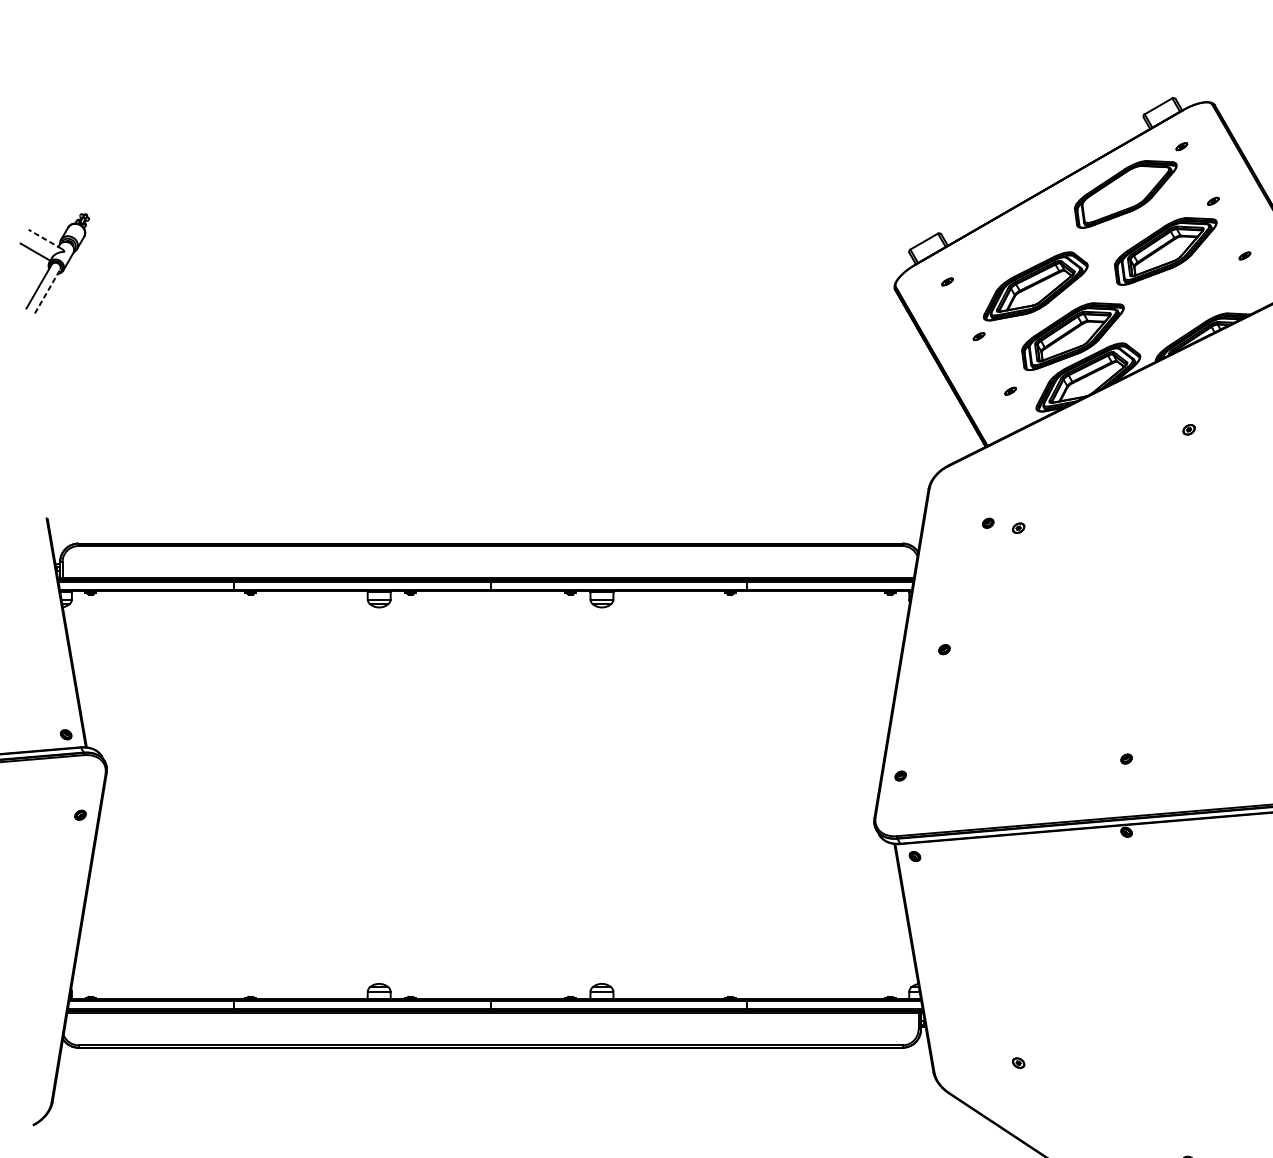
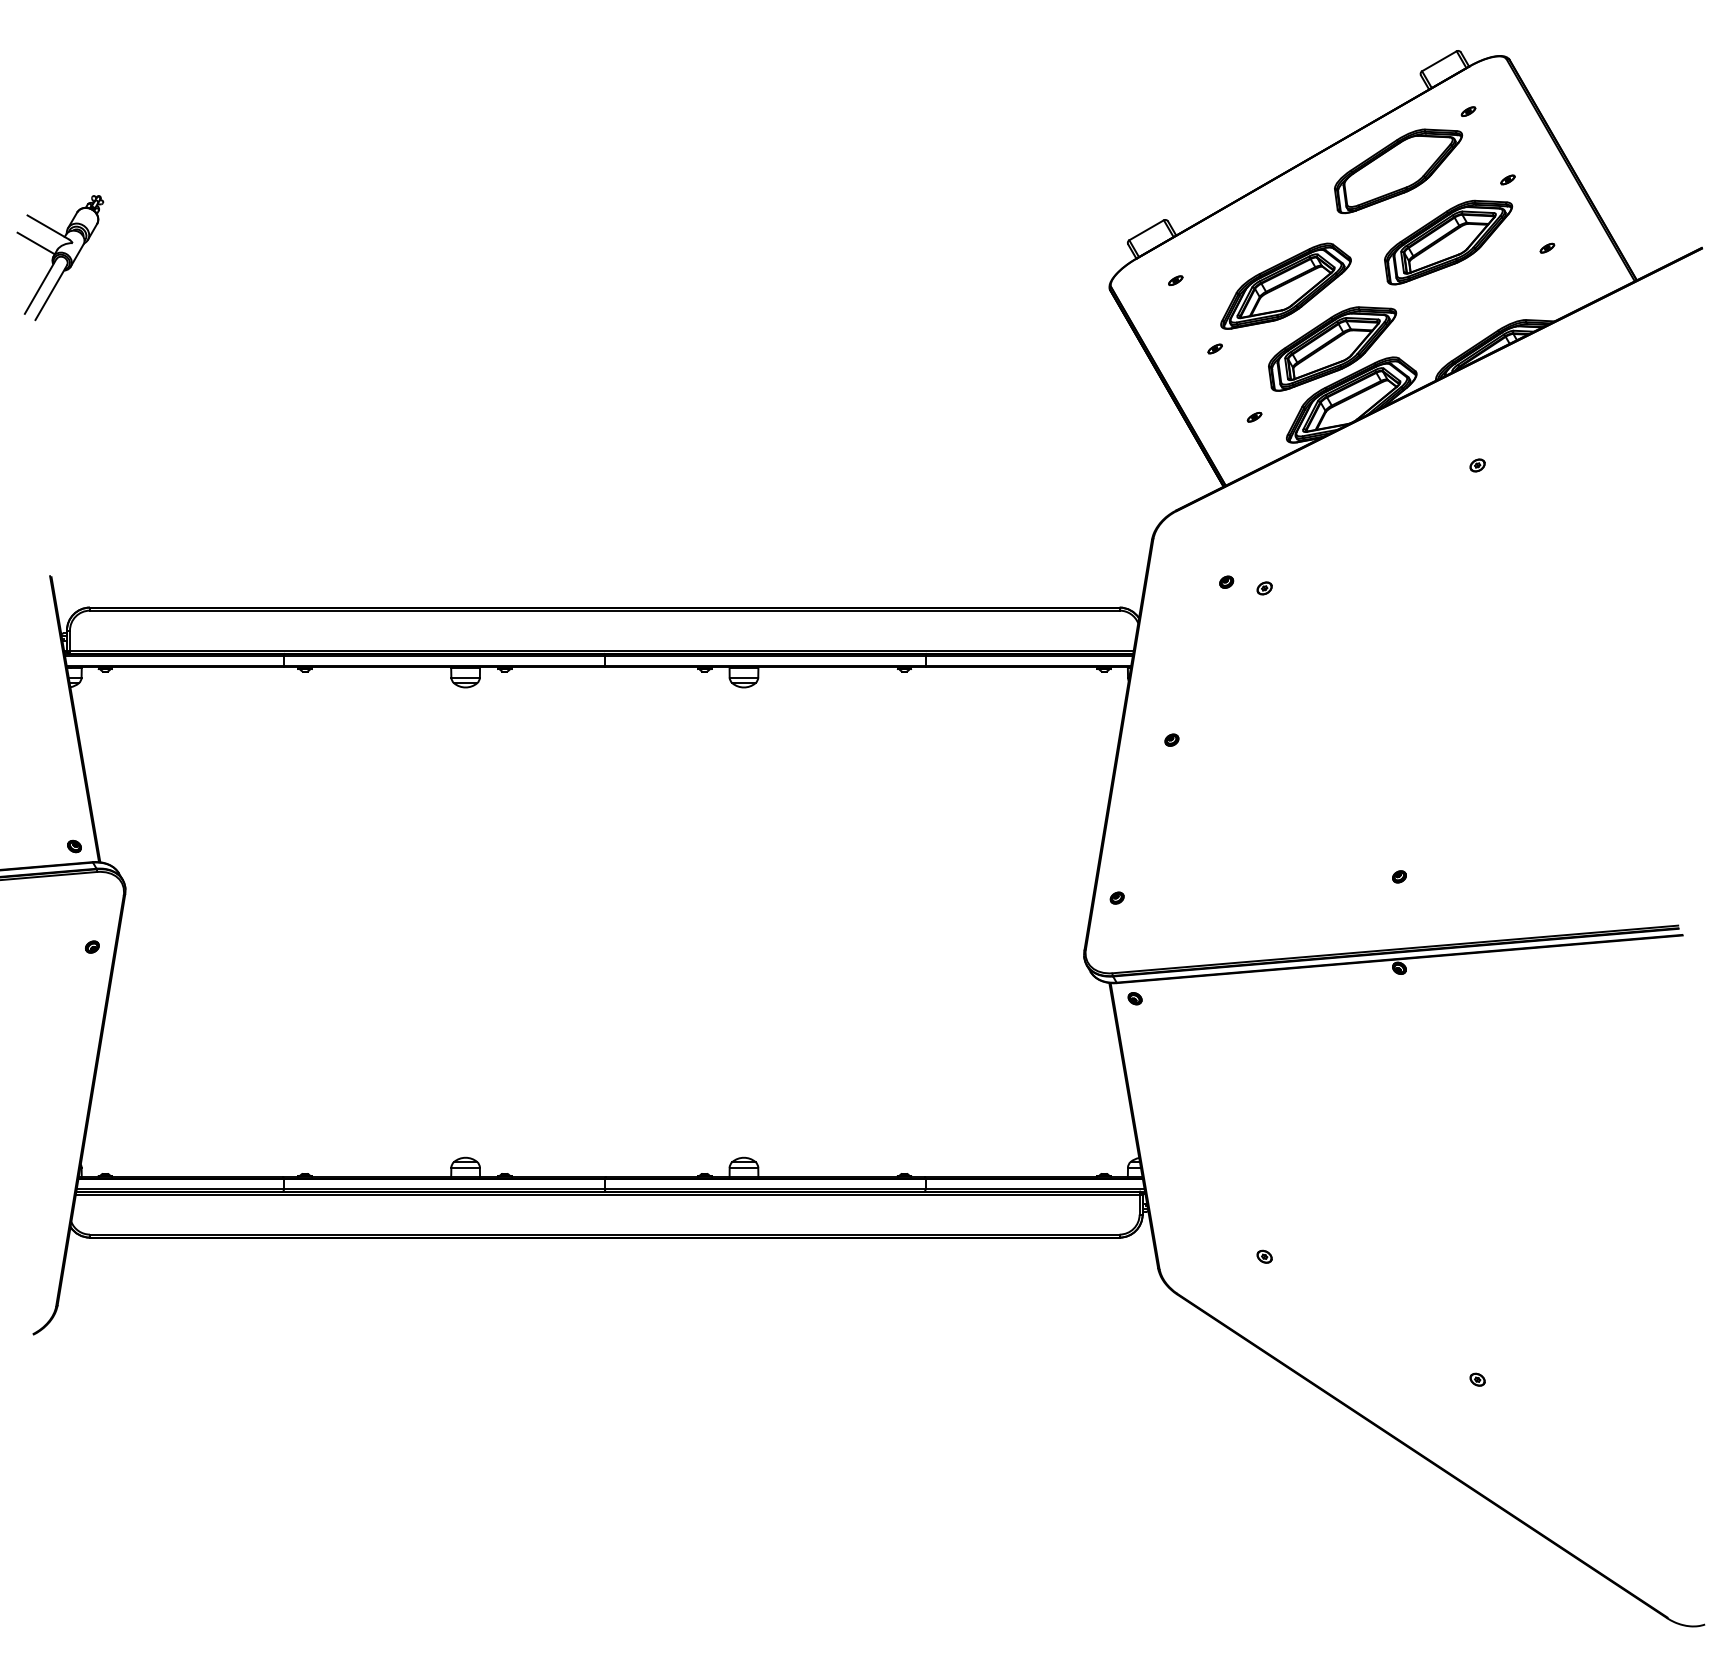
line: (44, 239) -> (47, 227), dashed -> solid
line: (47, 291) -> (51, 292), dashed -> solid

